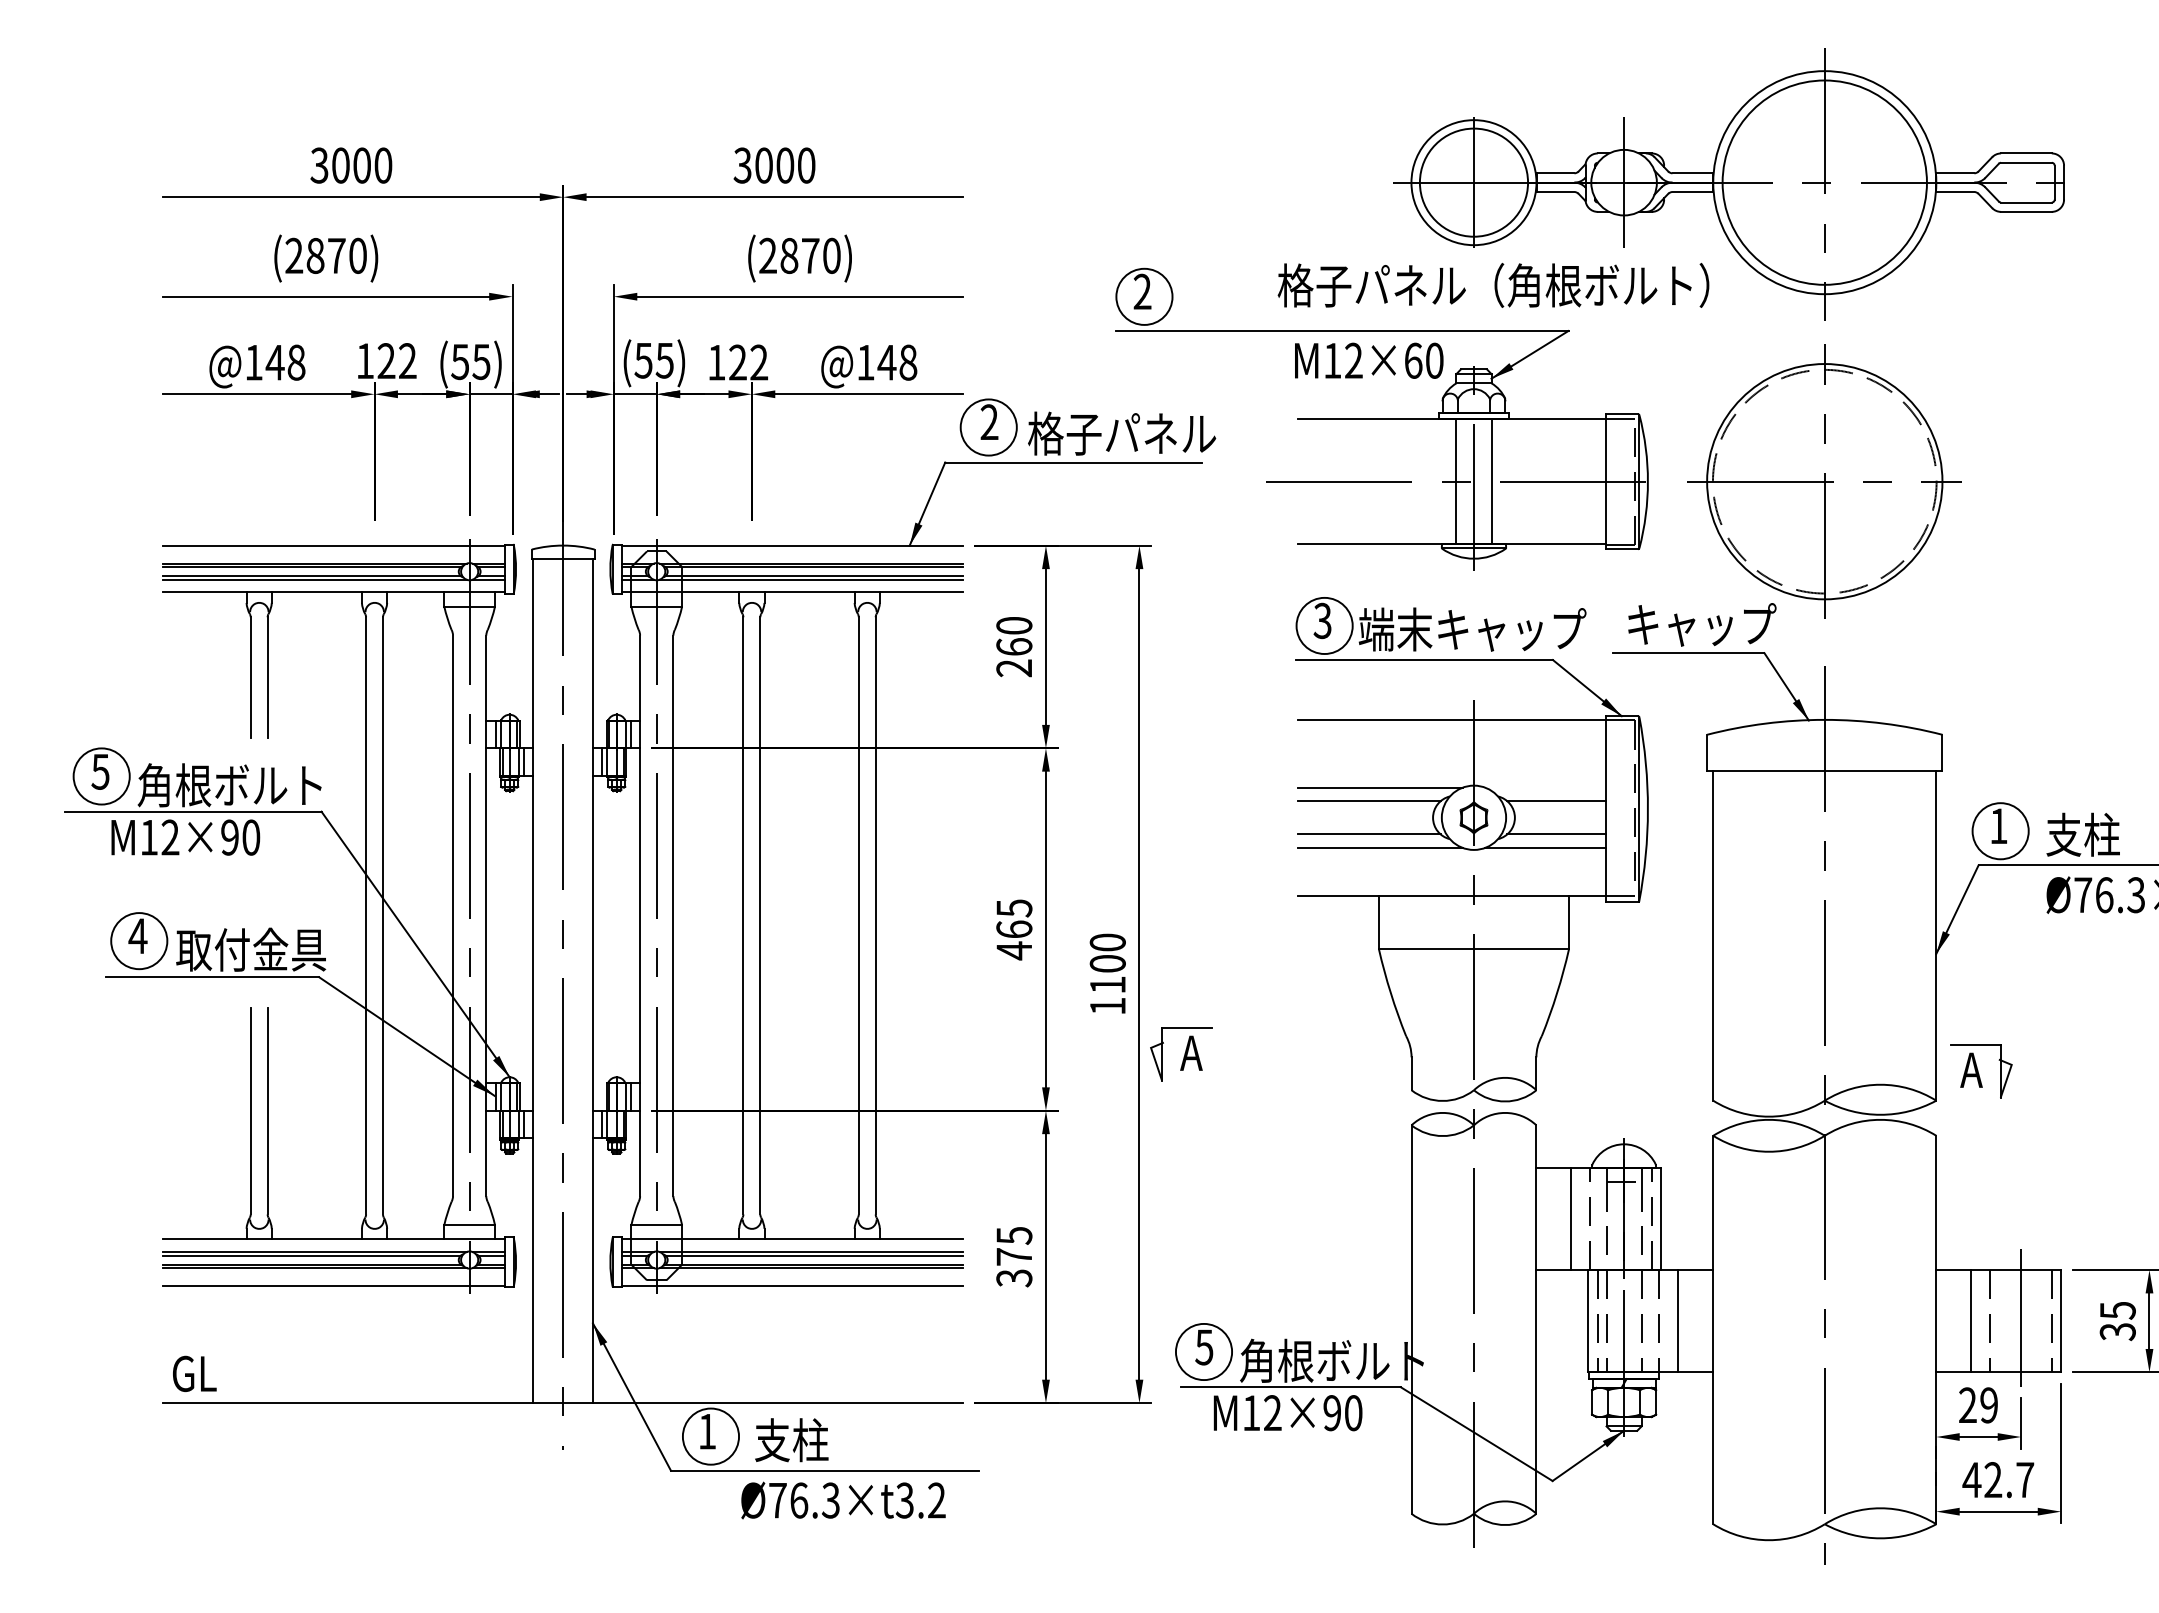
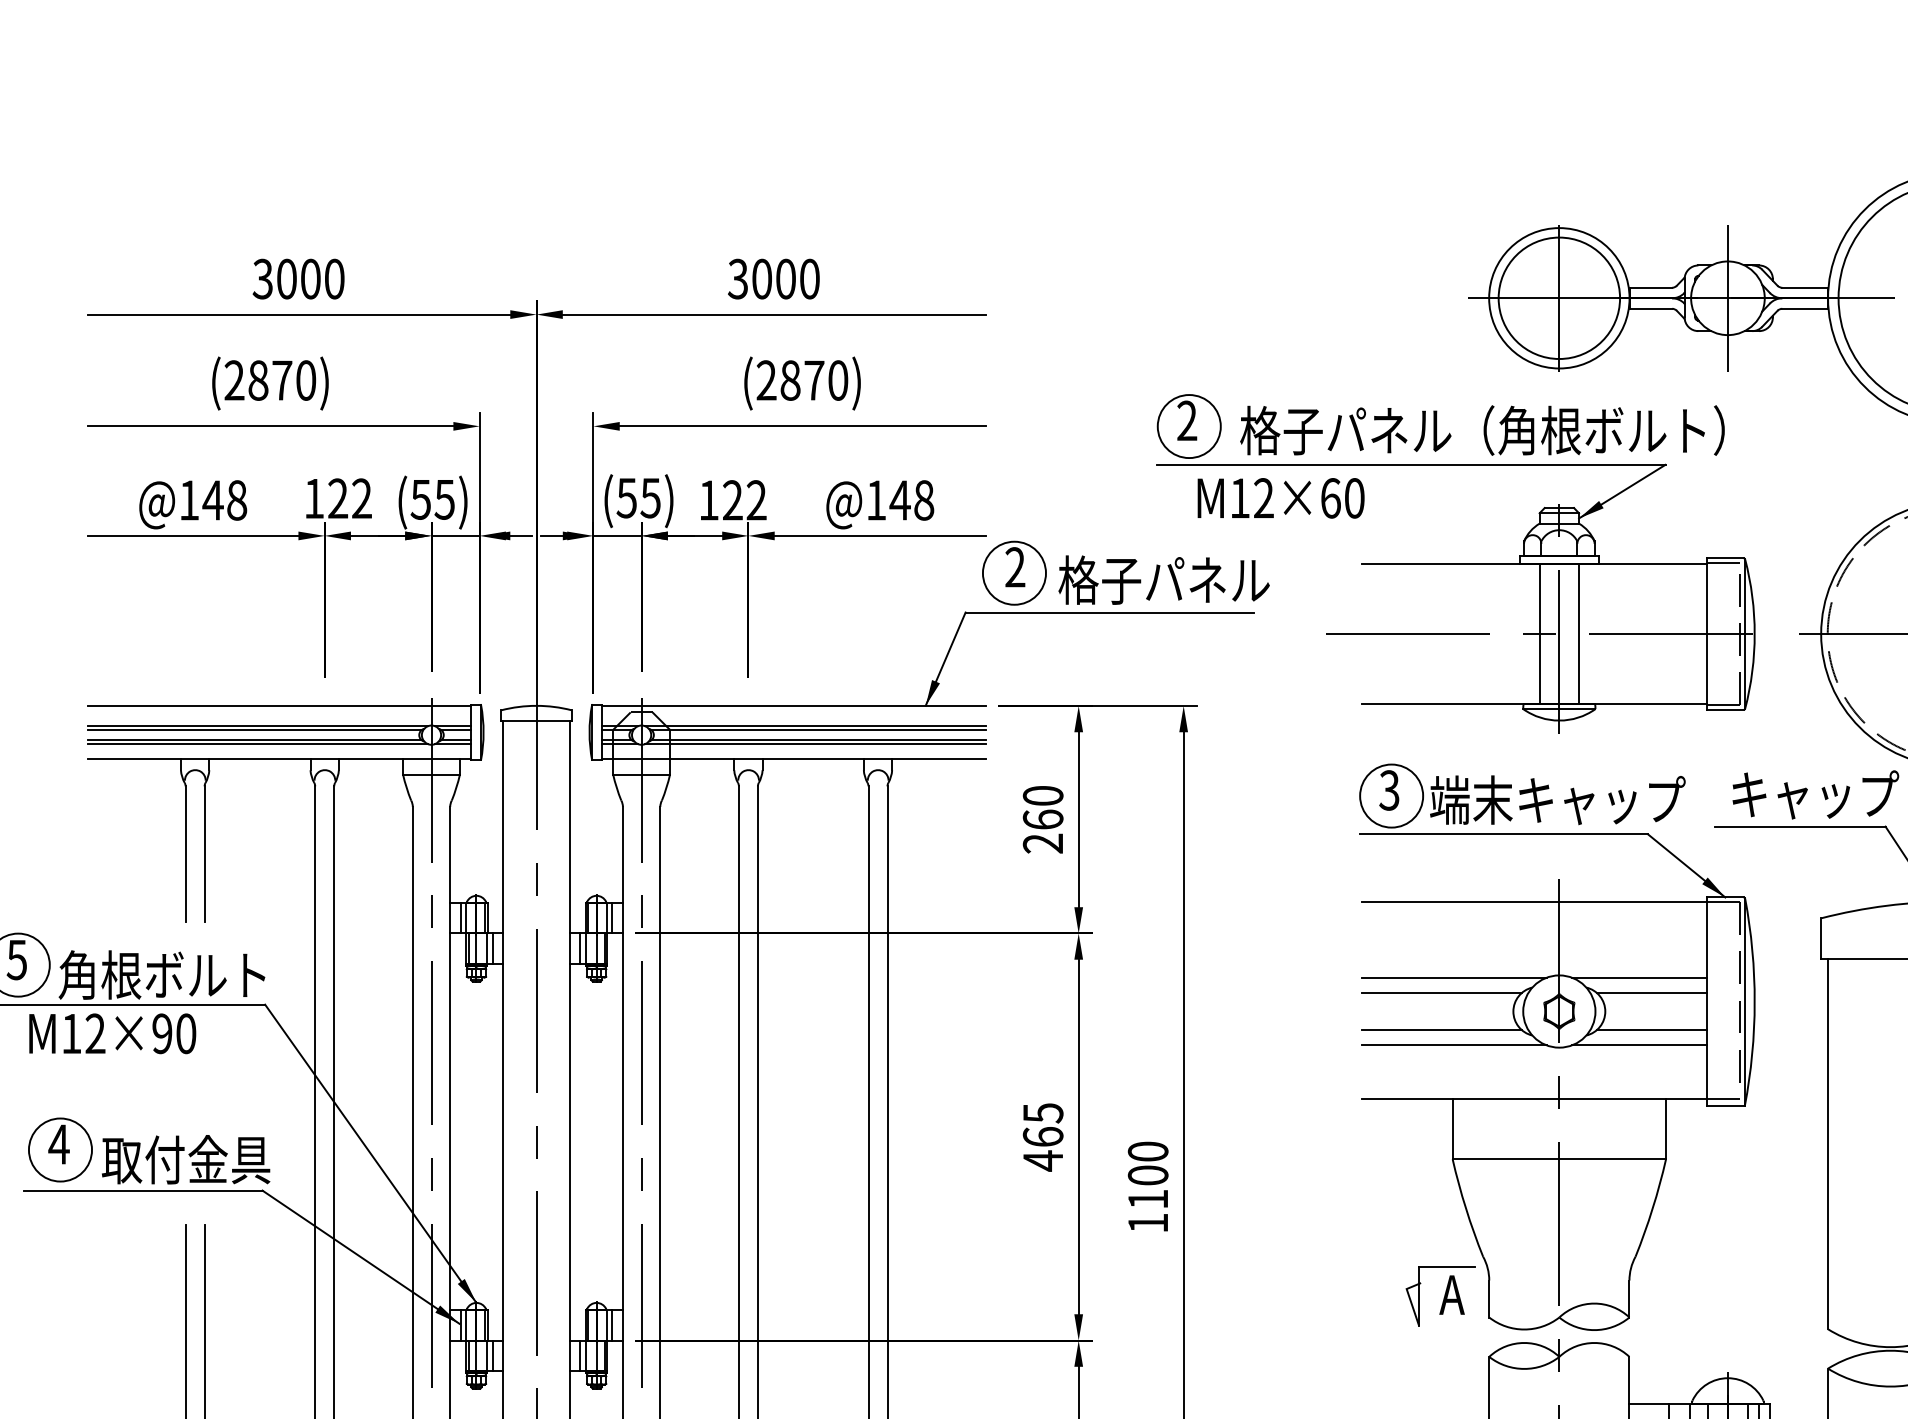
text: (1493, 285) -> (1482, 430), moved
text: (1369, 360) -> (1281, 497), moved
line: (1545, 787) -> (1639, 977), added
part: (1181, 1054) -> (1440, 1296), moved

